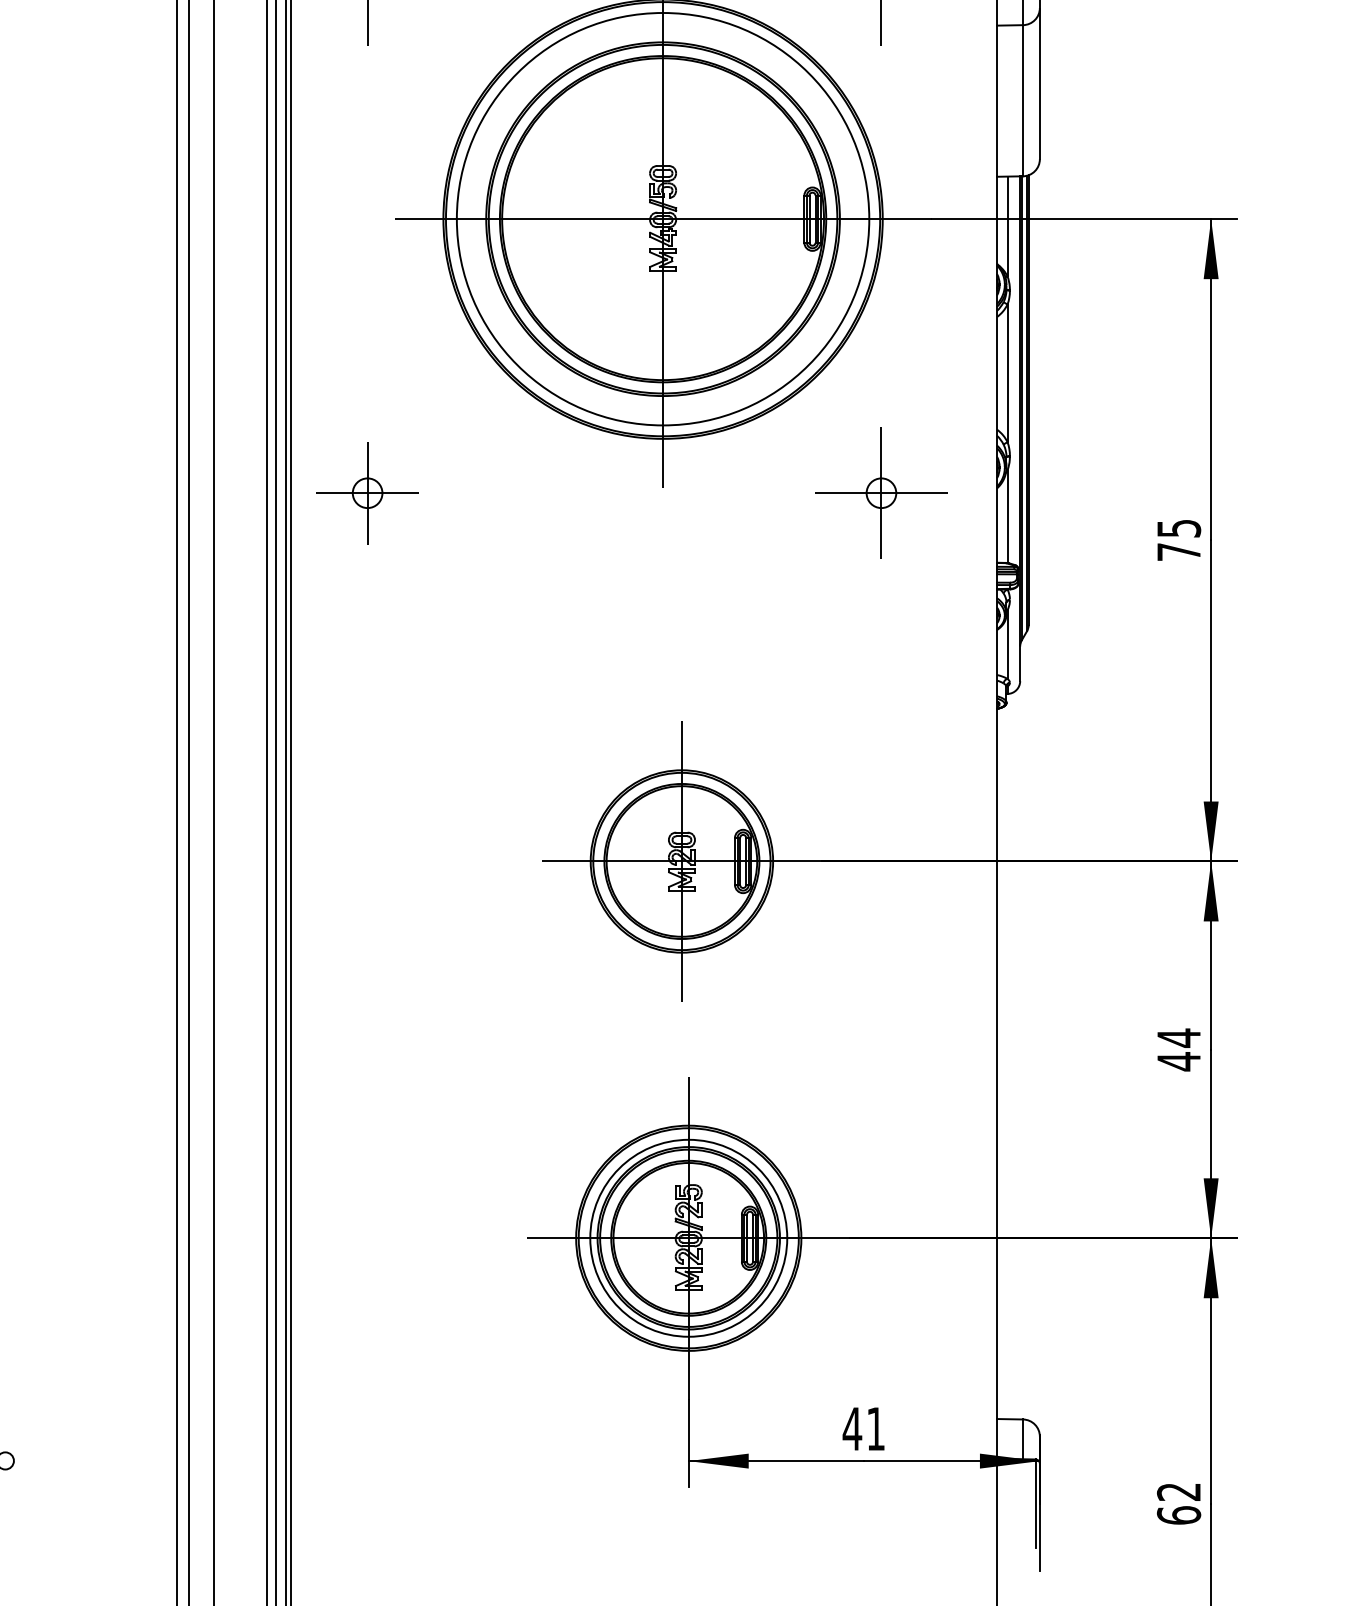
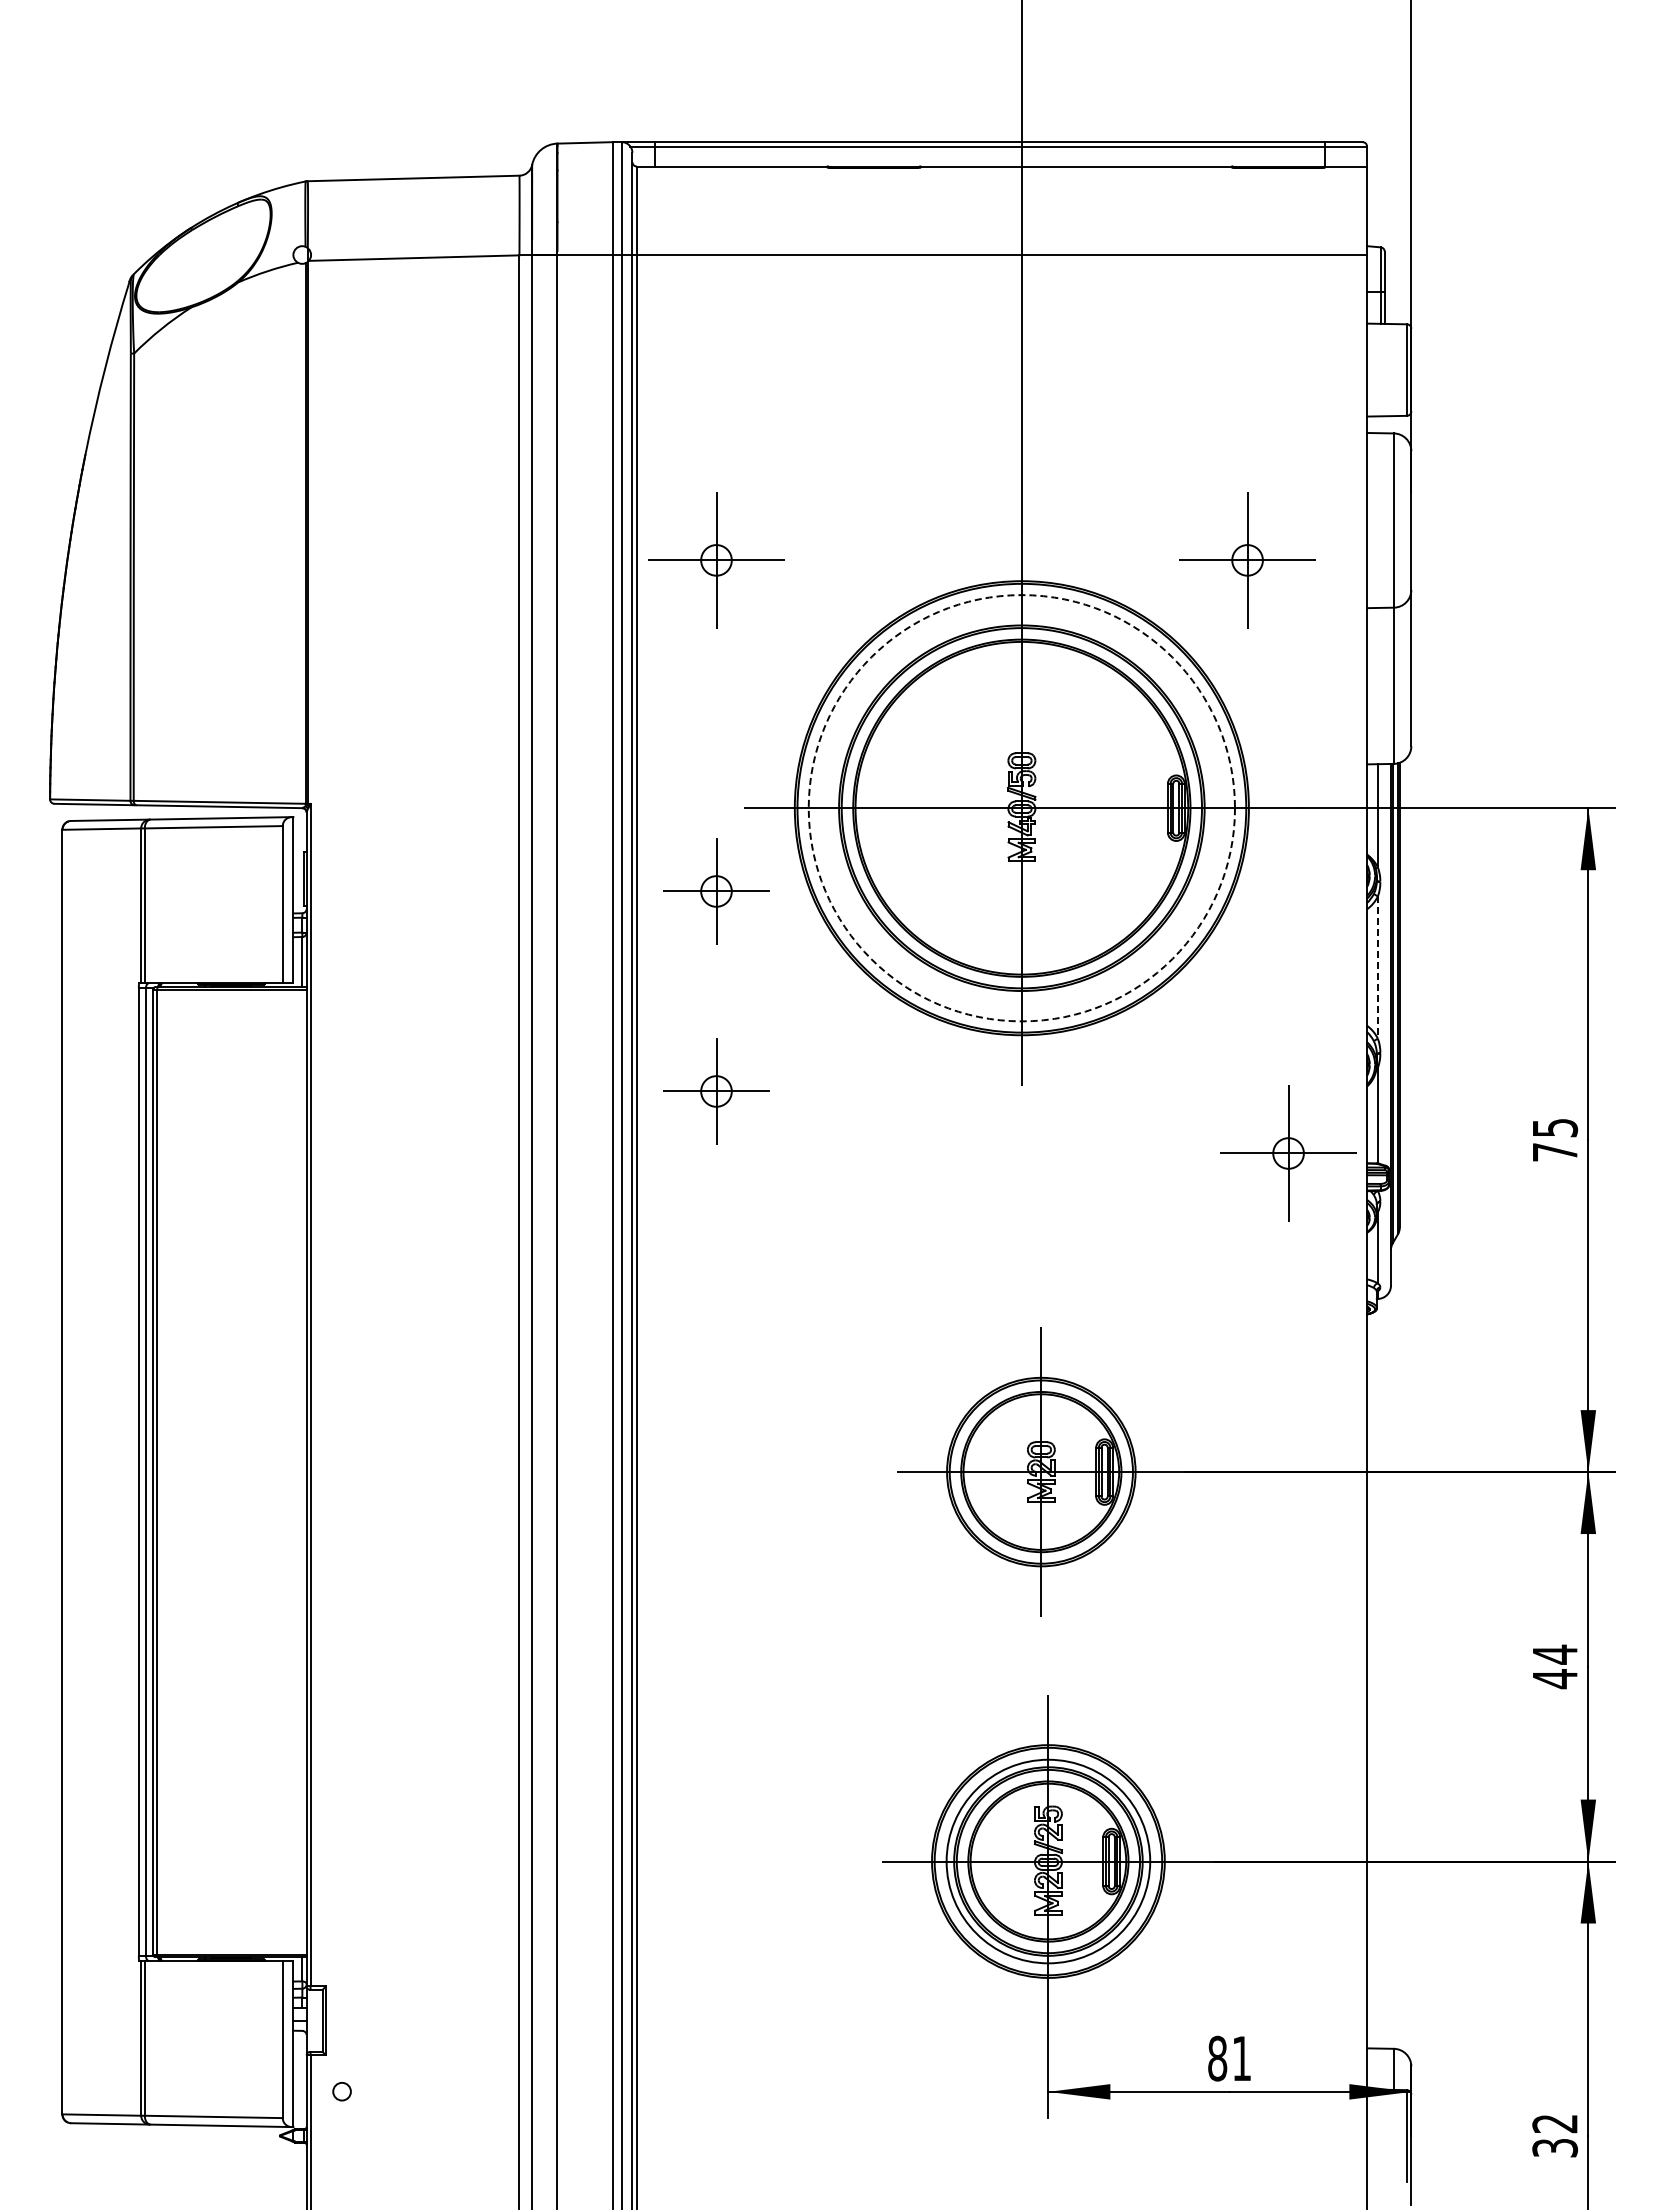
circle: (662, 219) -> (1021, 808), solid -> dashed
part: (367, 299) -> (716, 891), added
line: (1007, 374) -> (1377, 968), solid -> dashed
part: (881, 493) -> (1288, 1153), moved
text: (852, 1428) -> (1217, 2058), 41 -> 81
text: (1179, 1514) -> (1555, 2147), 62 -> 32

